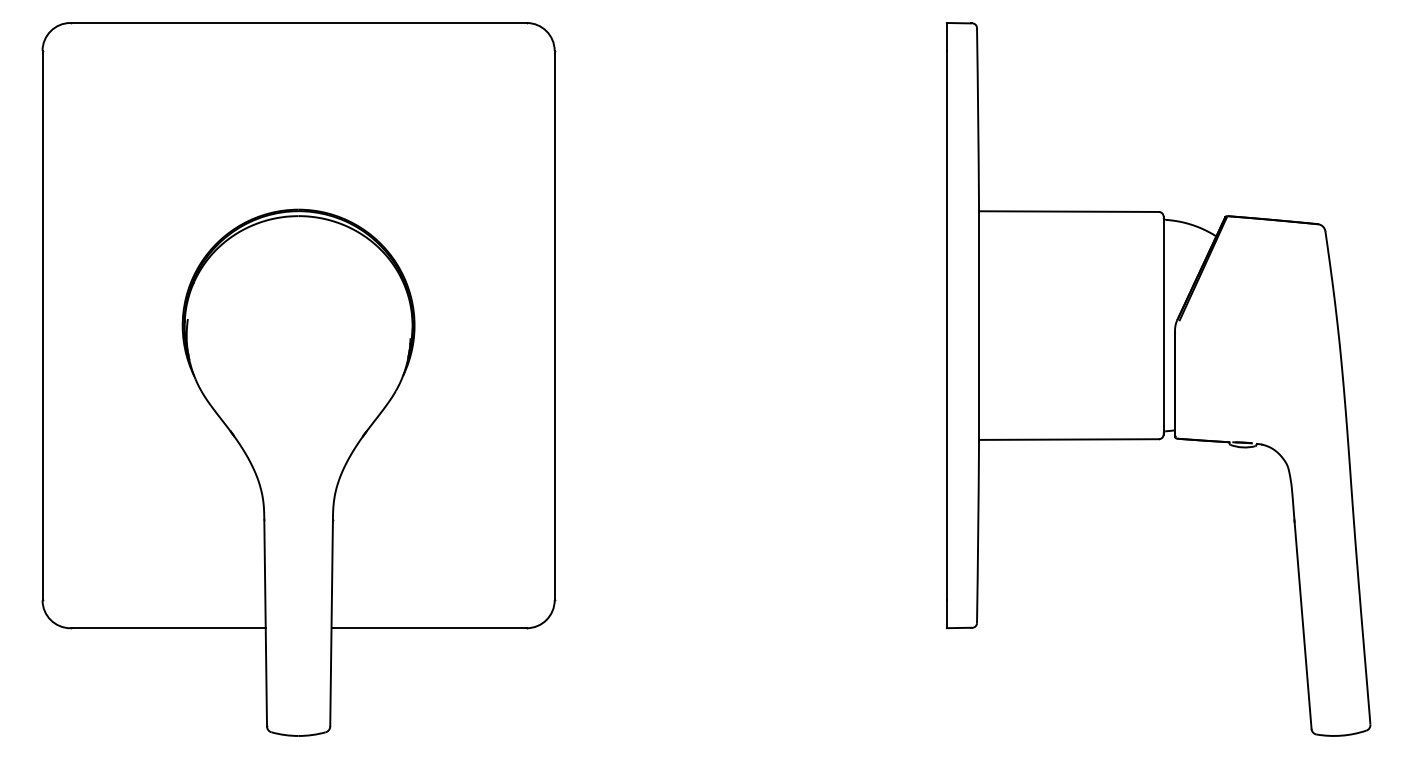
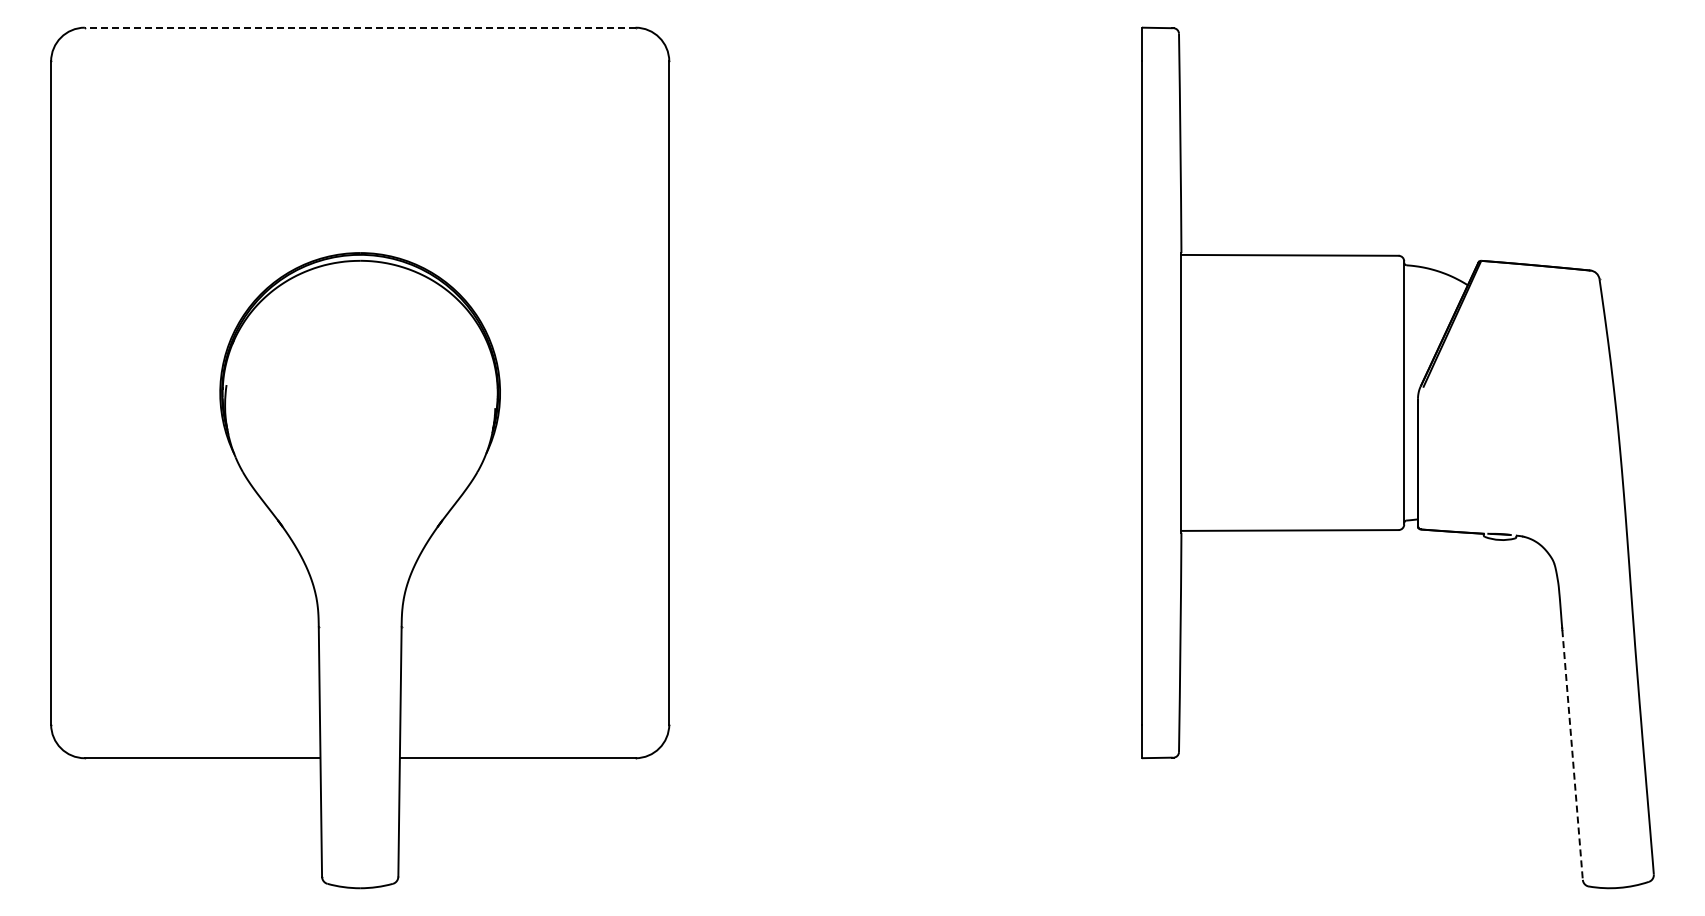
line: (298, 22) -> (359, 27), solid -> dashed
line: (1303, 625) -> (1572, 755), solid -> dashed

